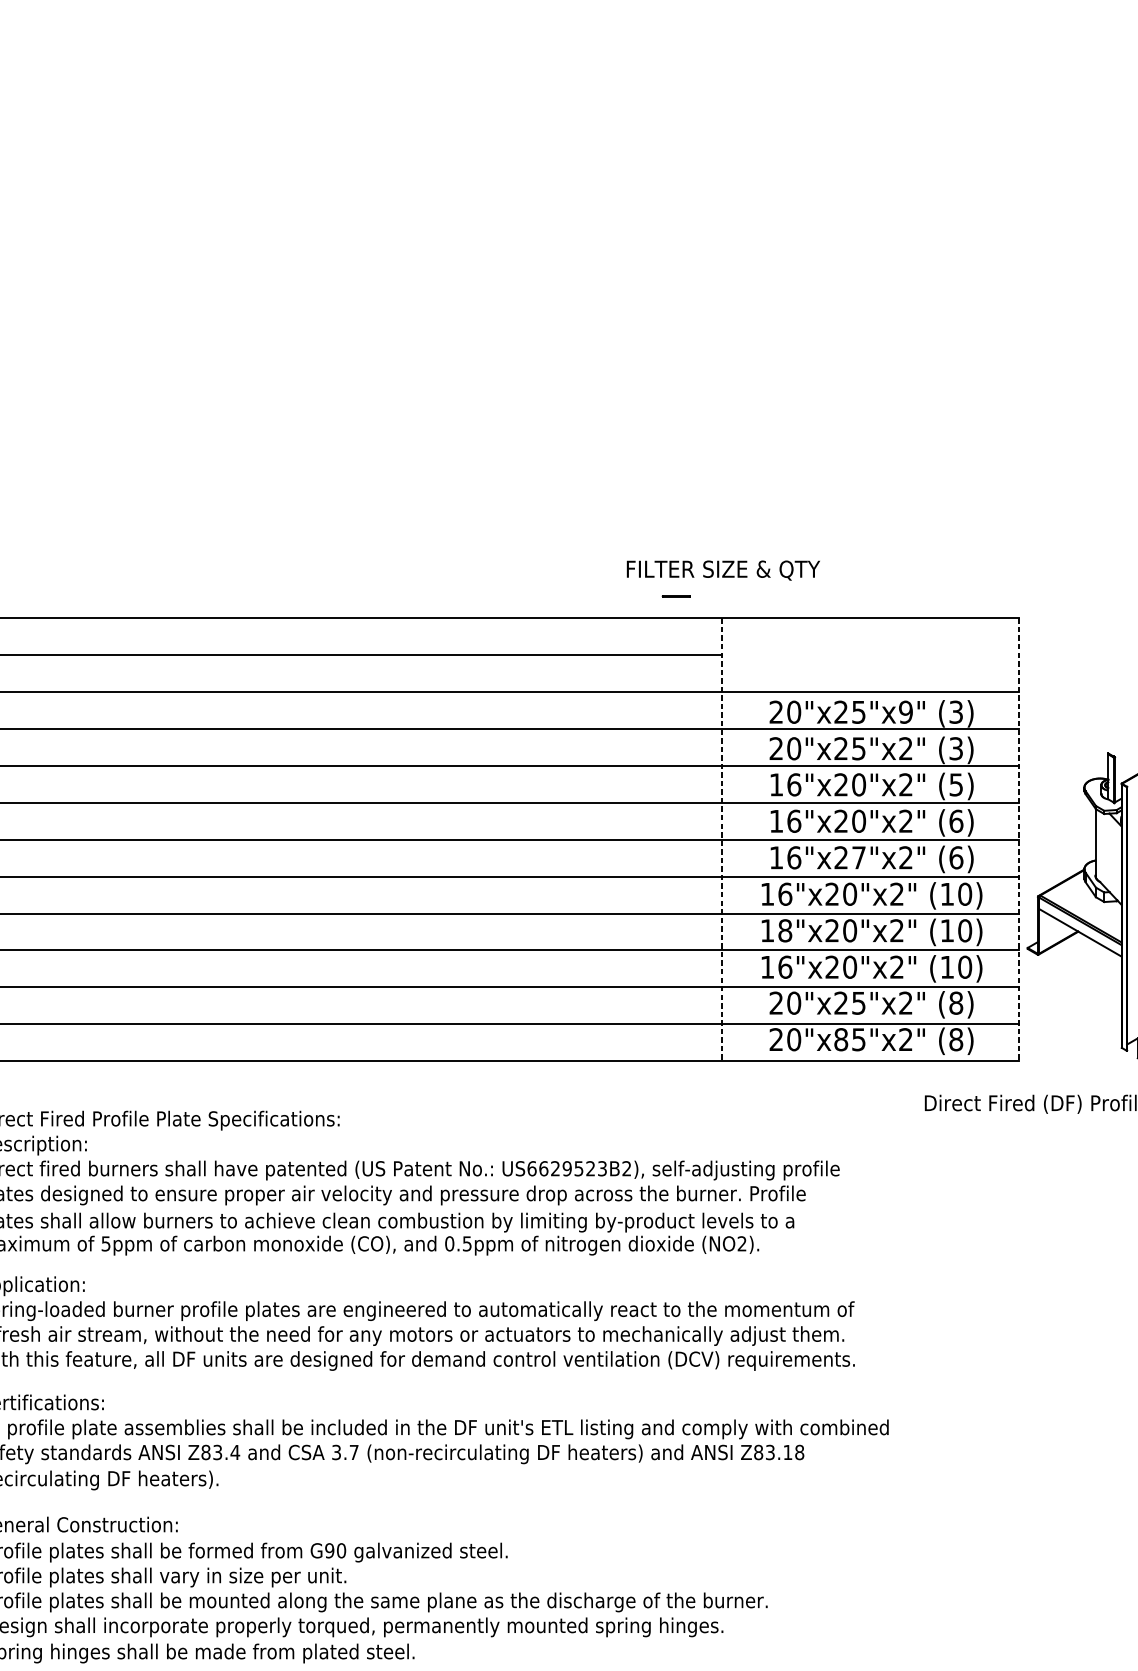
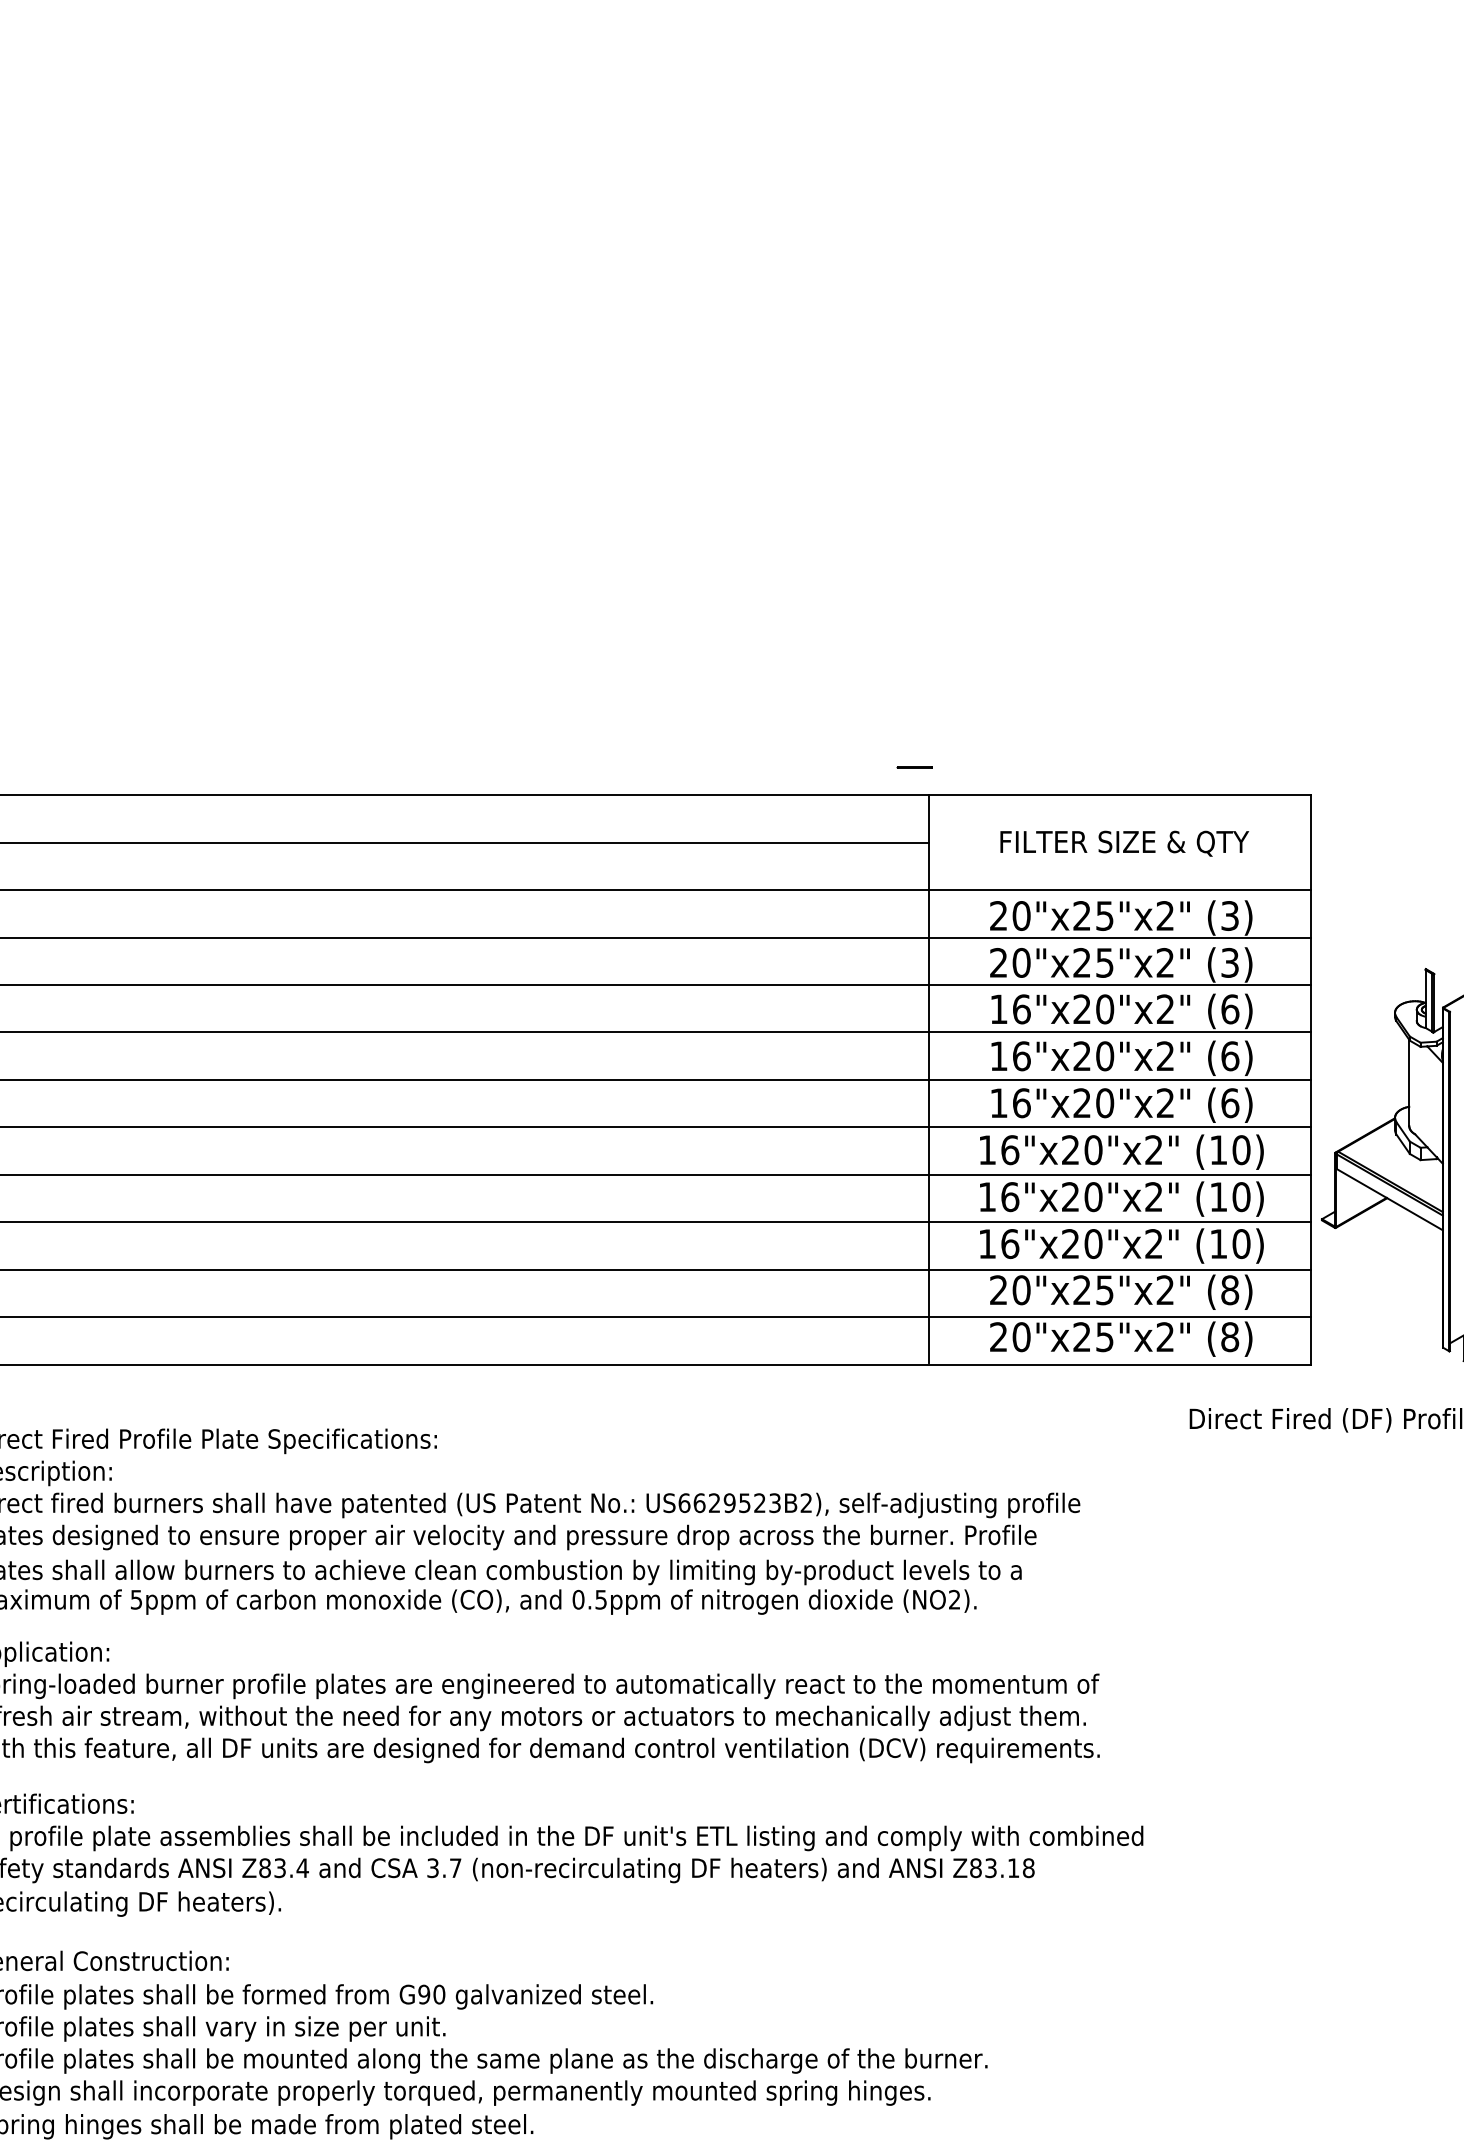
text: (723, 570) -> (1124, 843), moved
line: (675, 596) -> (914, 767), moved
text: (906, 711) -> (1165, 915), 20"x25"x9" -> 20"x25"x2"
text: (956, 784) -> (1230, 1009), (5) -> (6)
line: (722, 838) -> (929, 1078), dashed -> solid
line: (1018, 839) -> (1310, 1079), dashed -> solid
text: (859, 858) -> (1105, 1103), 16"x27"x2" -> 16"x20"x2"
text: (785, 930) -> (1010, 1196), 18"x20"x2" -> 16"x20"x2"
text: (841, 1039) -> (1082, 1337), 20"x85"x2" -> 20"x25"x2"

